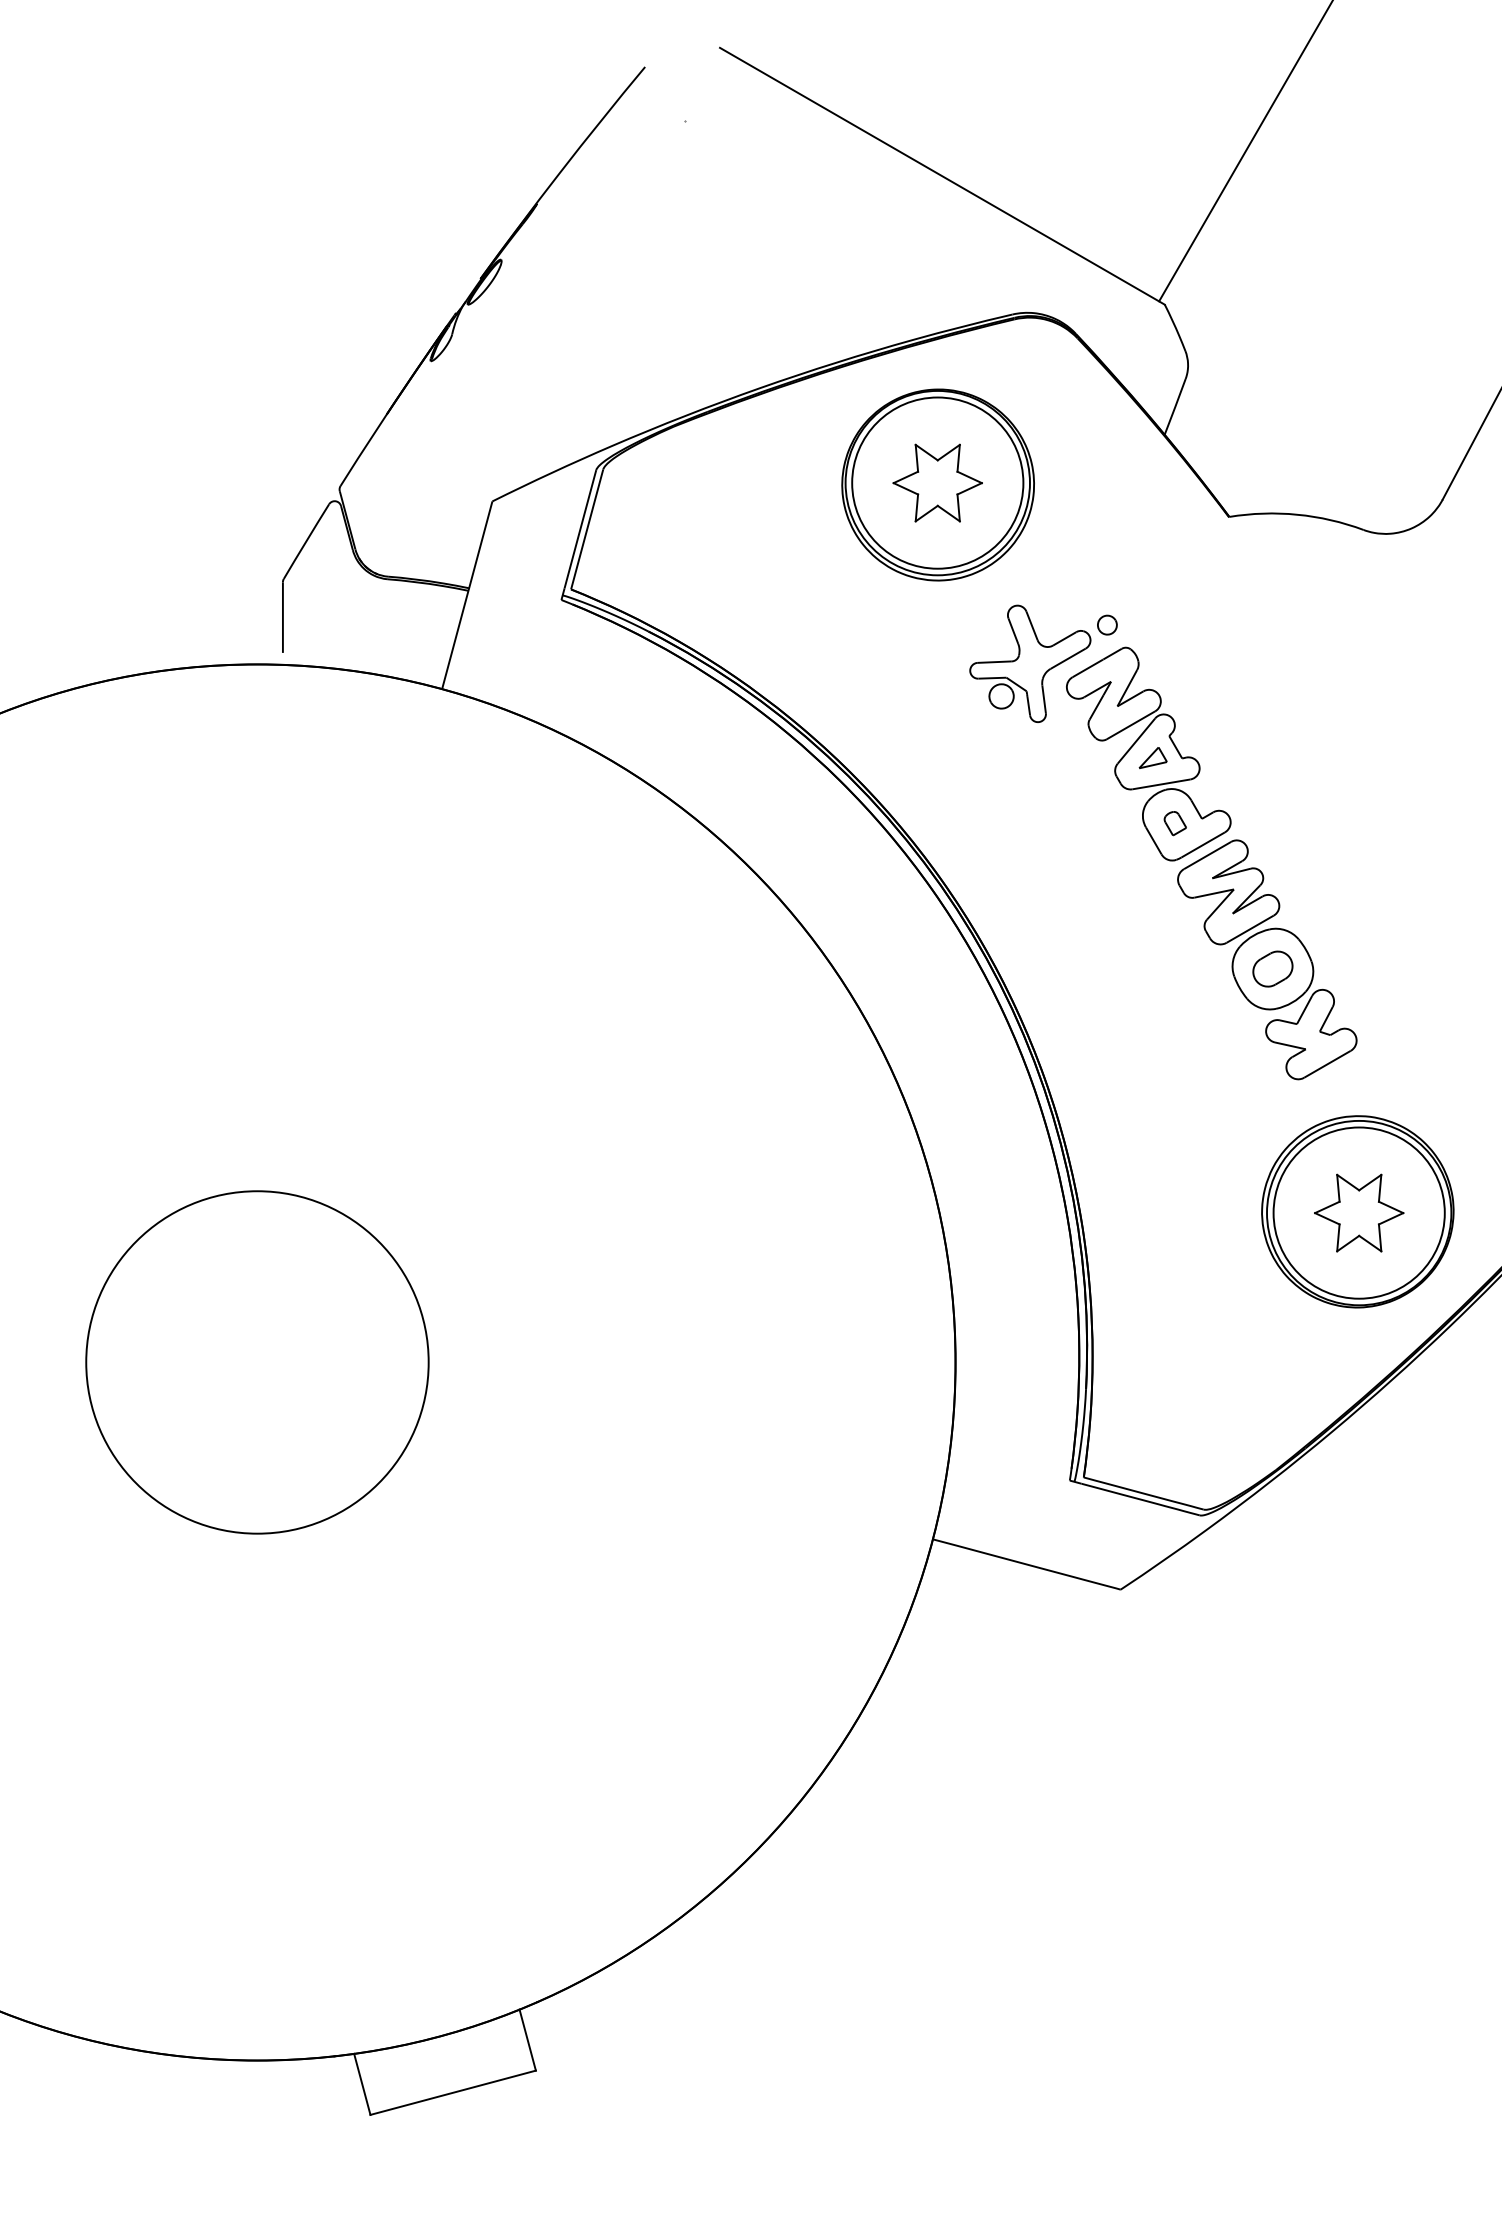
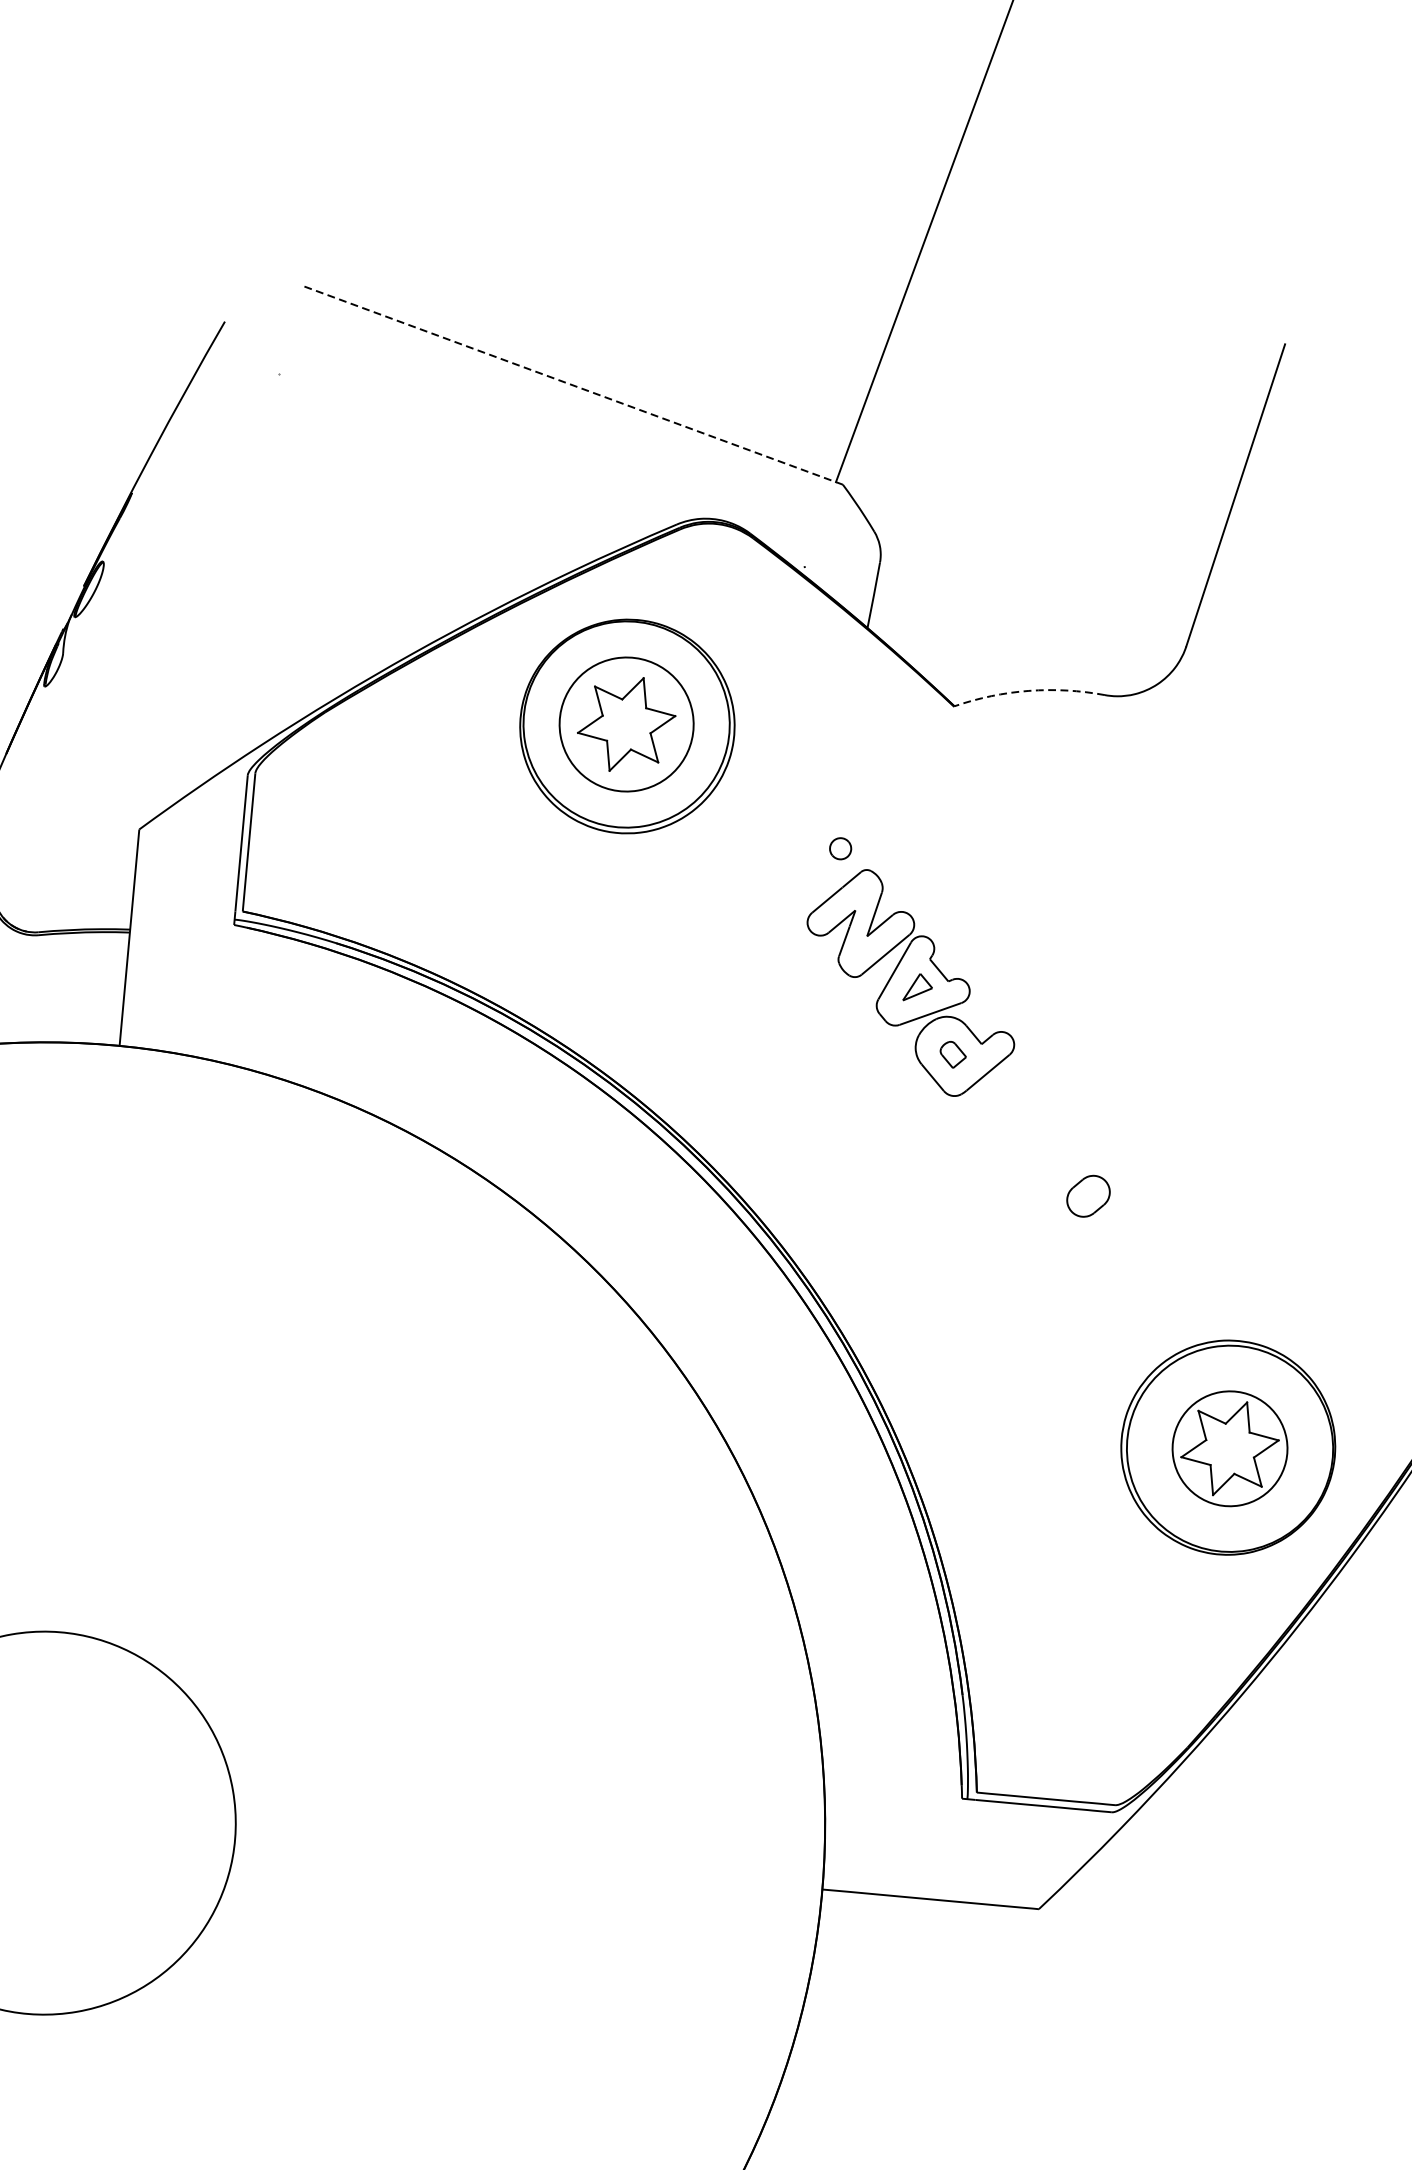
line: (942, 176) -> (573, 385), solid -> dashed
circle: (937, 482) -> (626, 723), size x0.7
arc: (1297, 514) -> (1029, 690), solid -> dashed
part: (1030, 663) -> (763, 905), removed
part: (1267, 959) -> (1080, 1186), removed
circle: (1358, 1212) -> (1229, 1448), size x0.6

